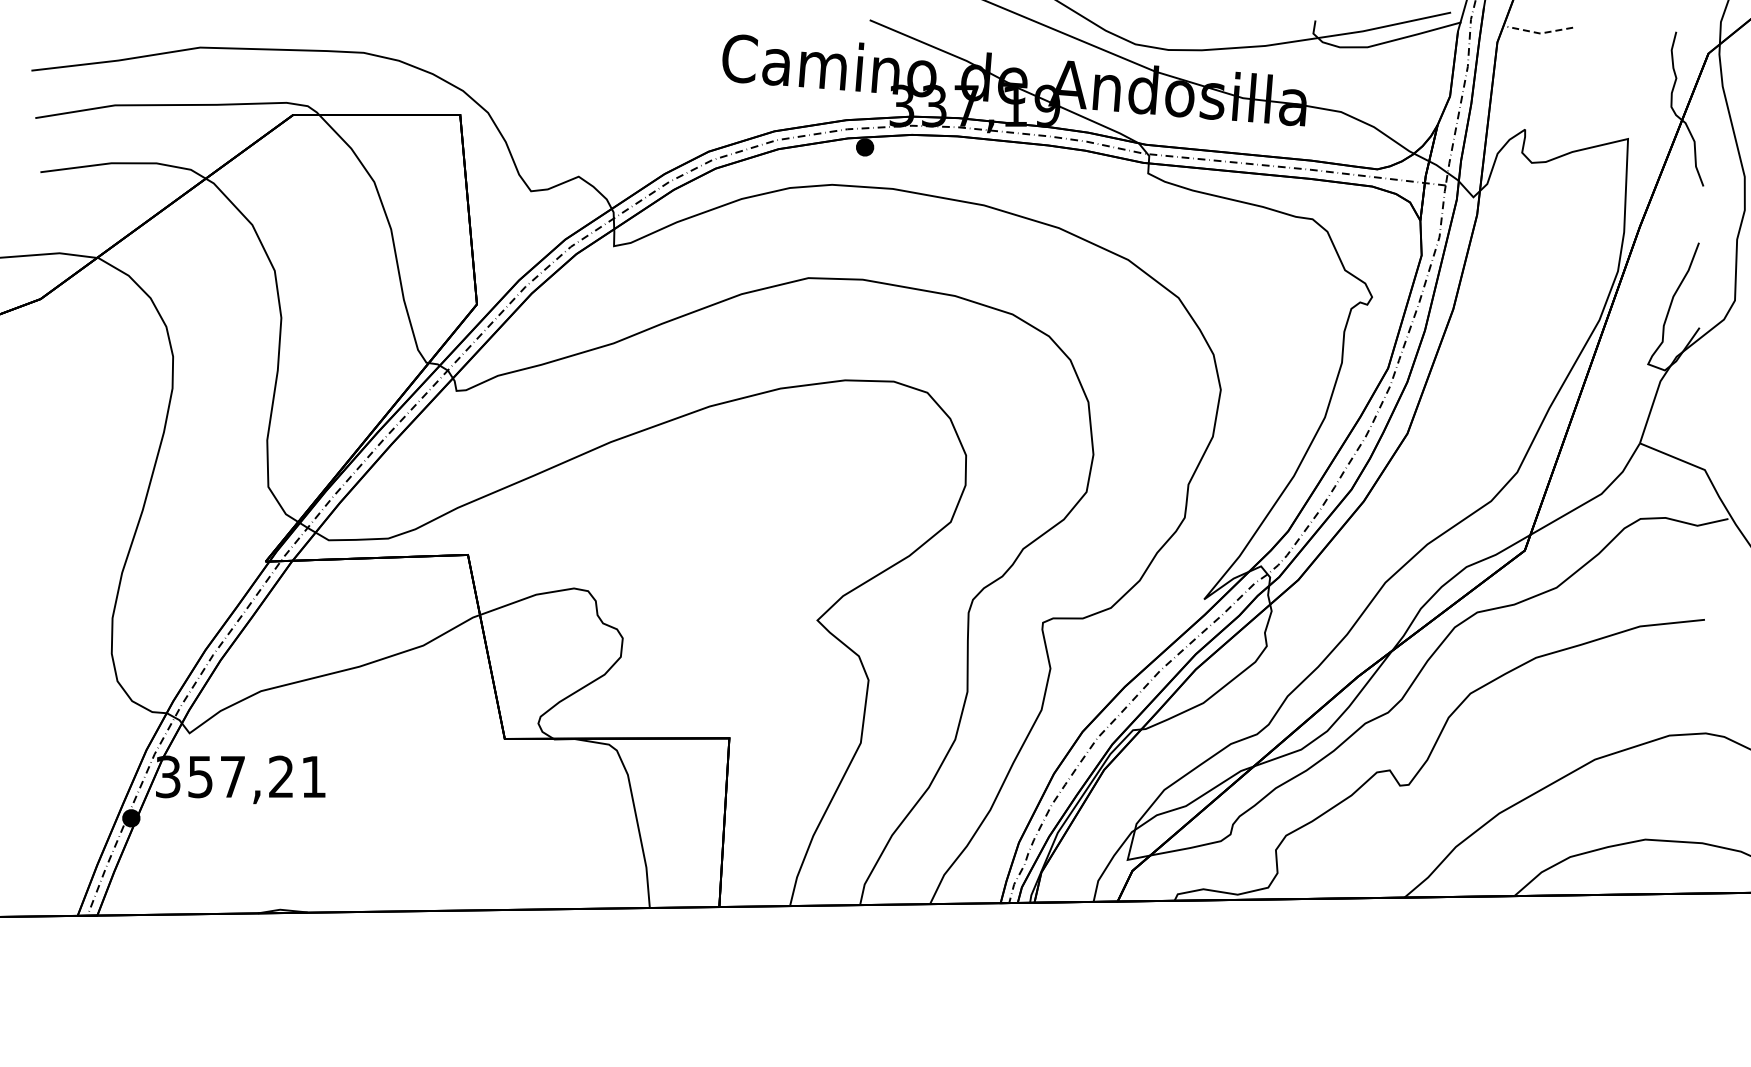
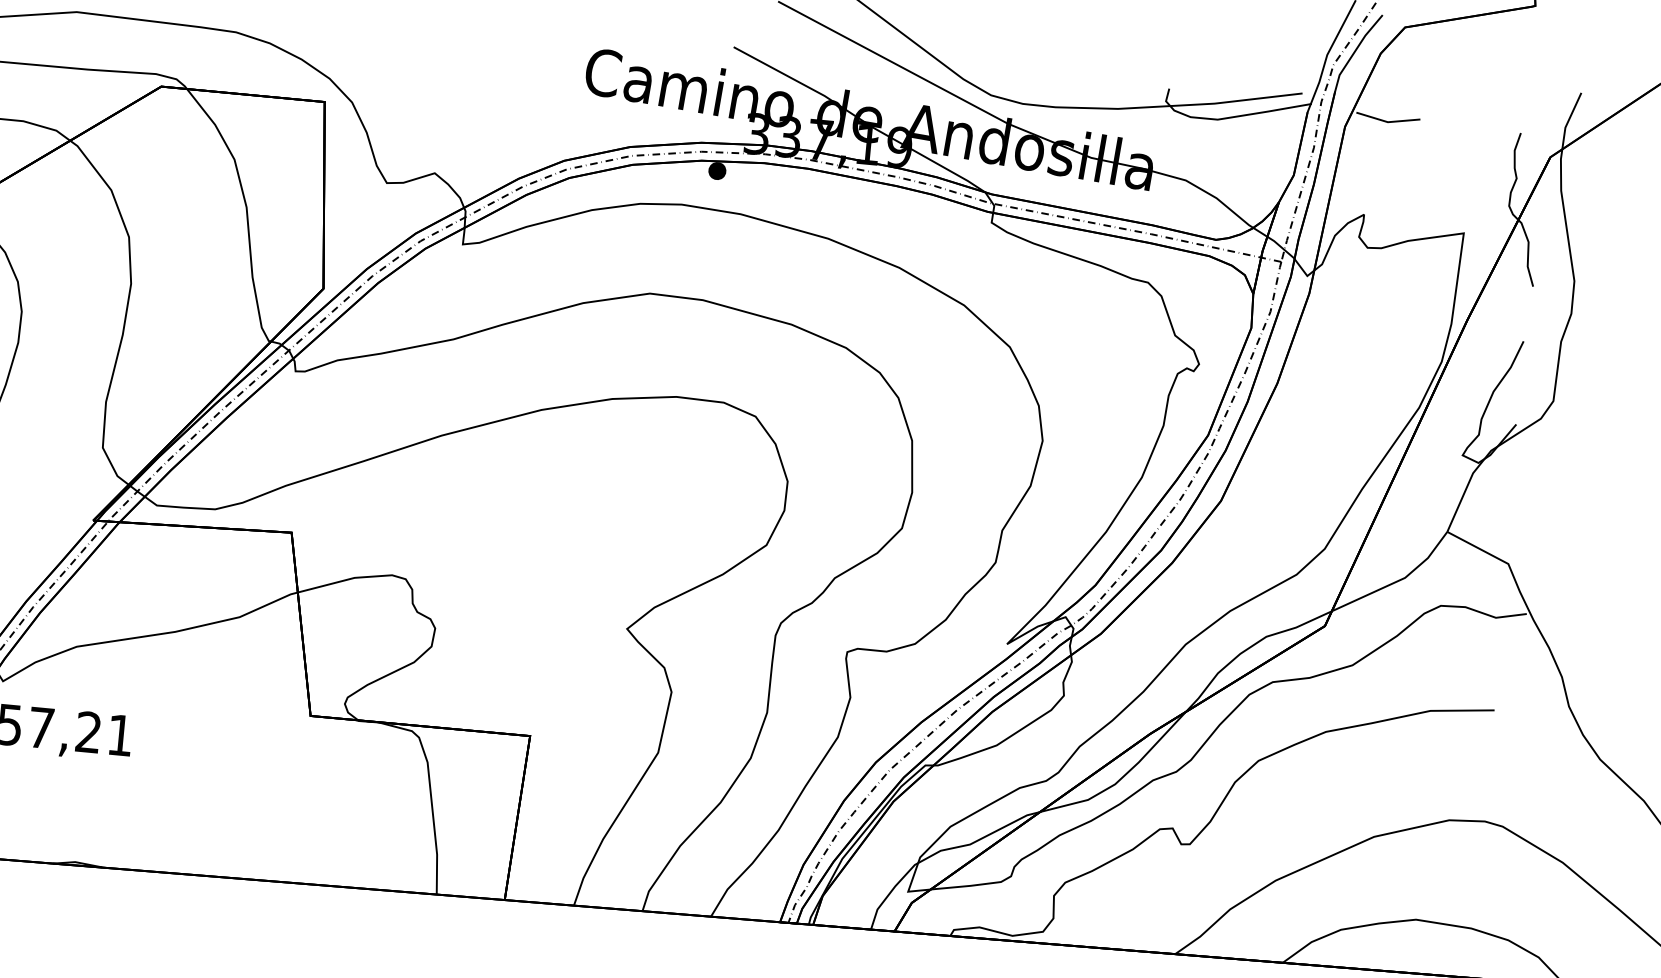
line: (1540, 33) -> (1388, 122), dashed -> solid

